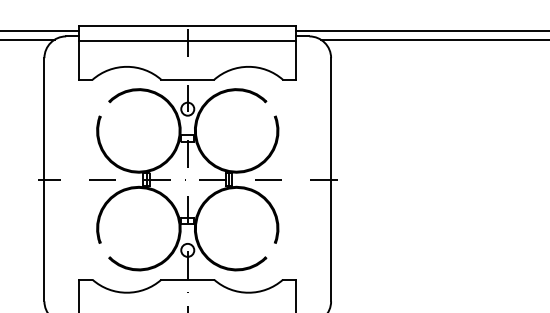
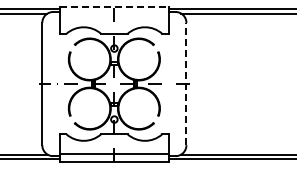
line: (188, 25) -> (114, 6), solid -> dashed
line: (186, 41) -> (113, 14), removed
line: (331, 178) -> (186, 83), solid -> dashed

